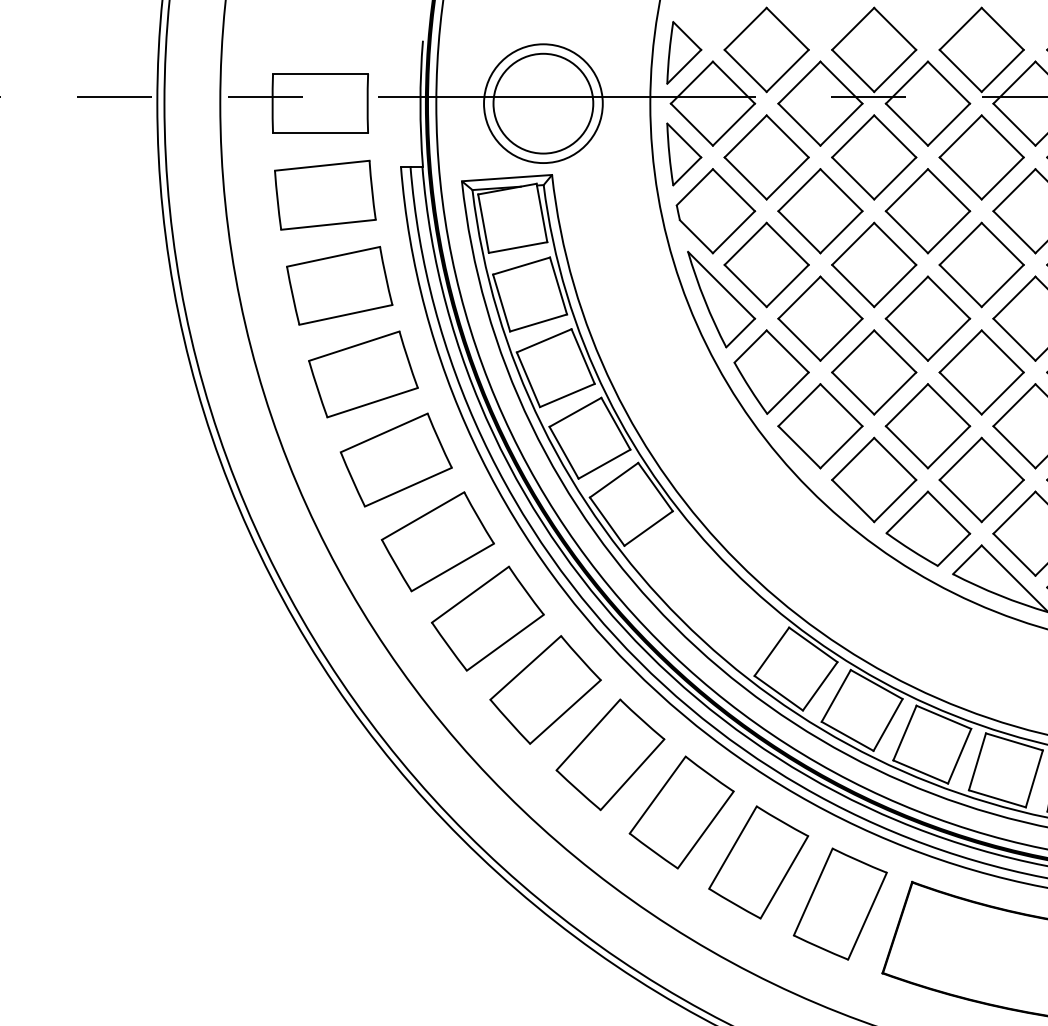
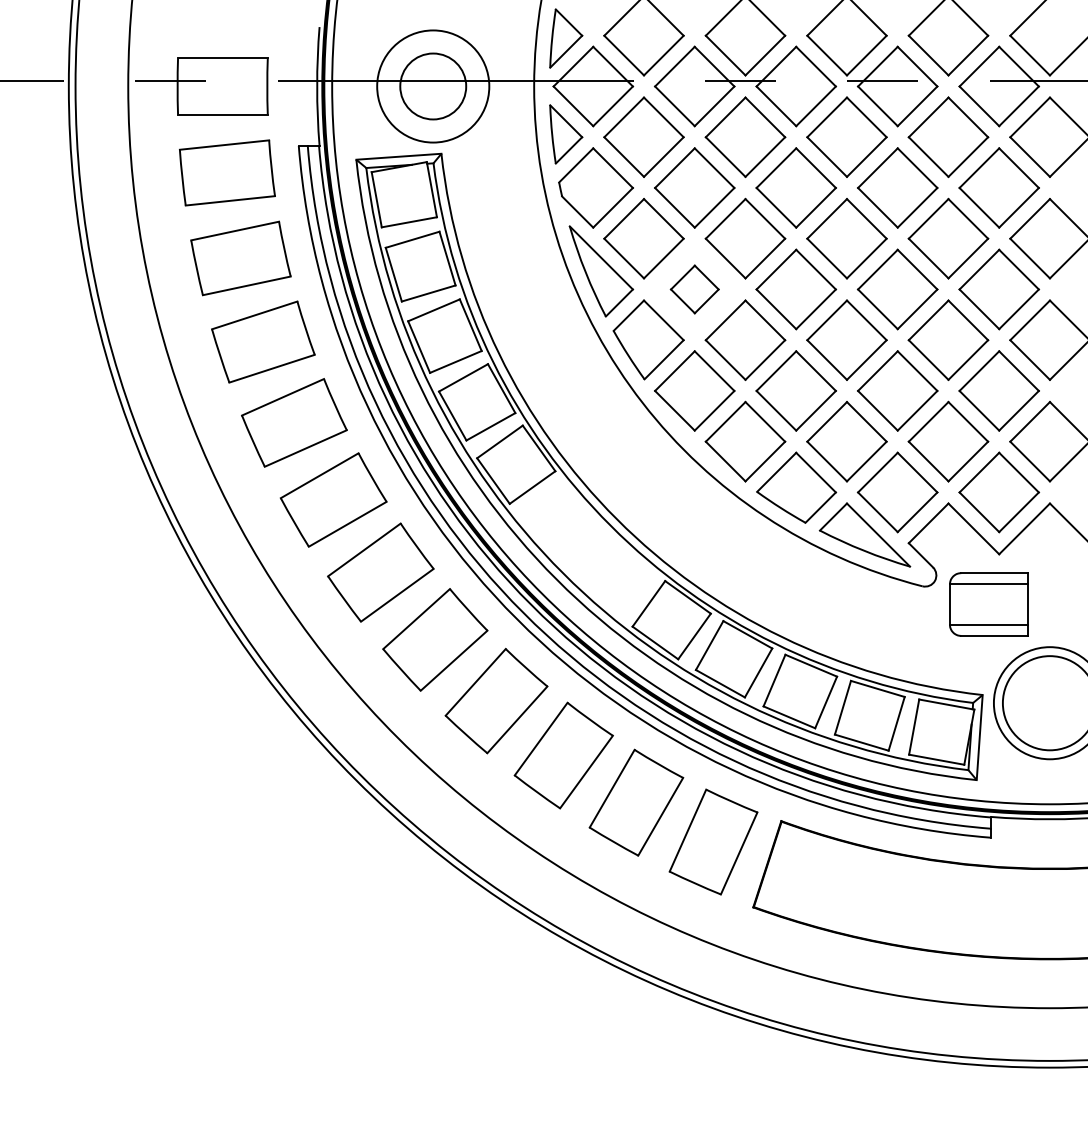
circle: (543, 103) -> (433, 86), size x0.7
part: (820, 318) -> (694, 289), size x0.6

